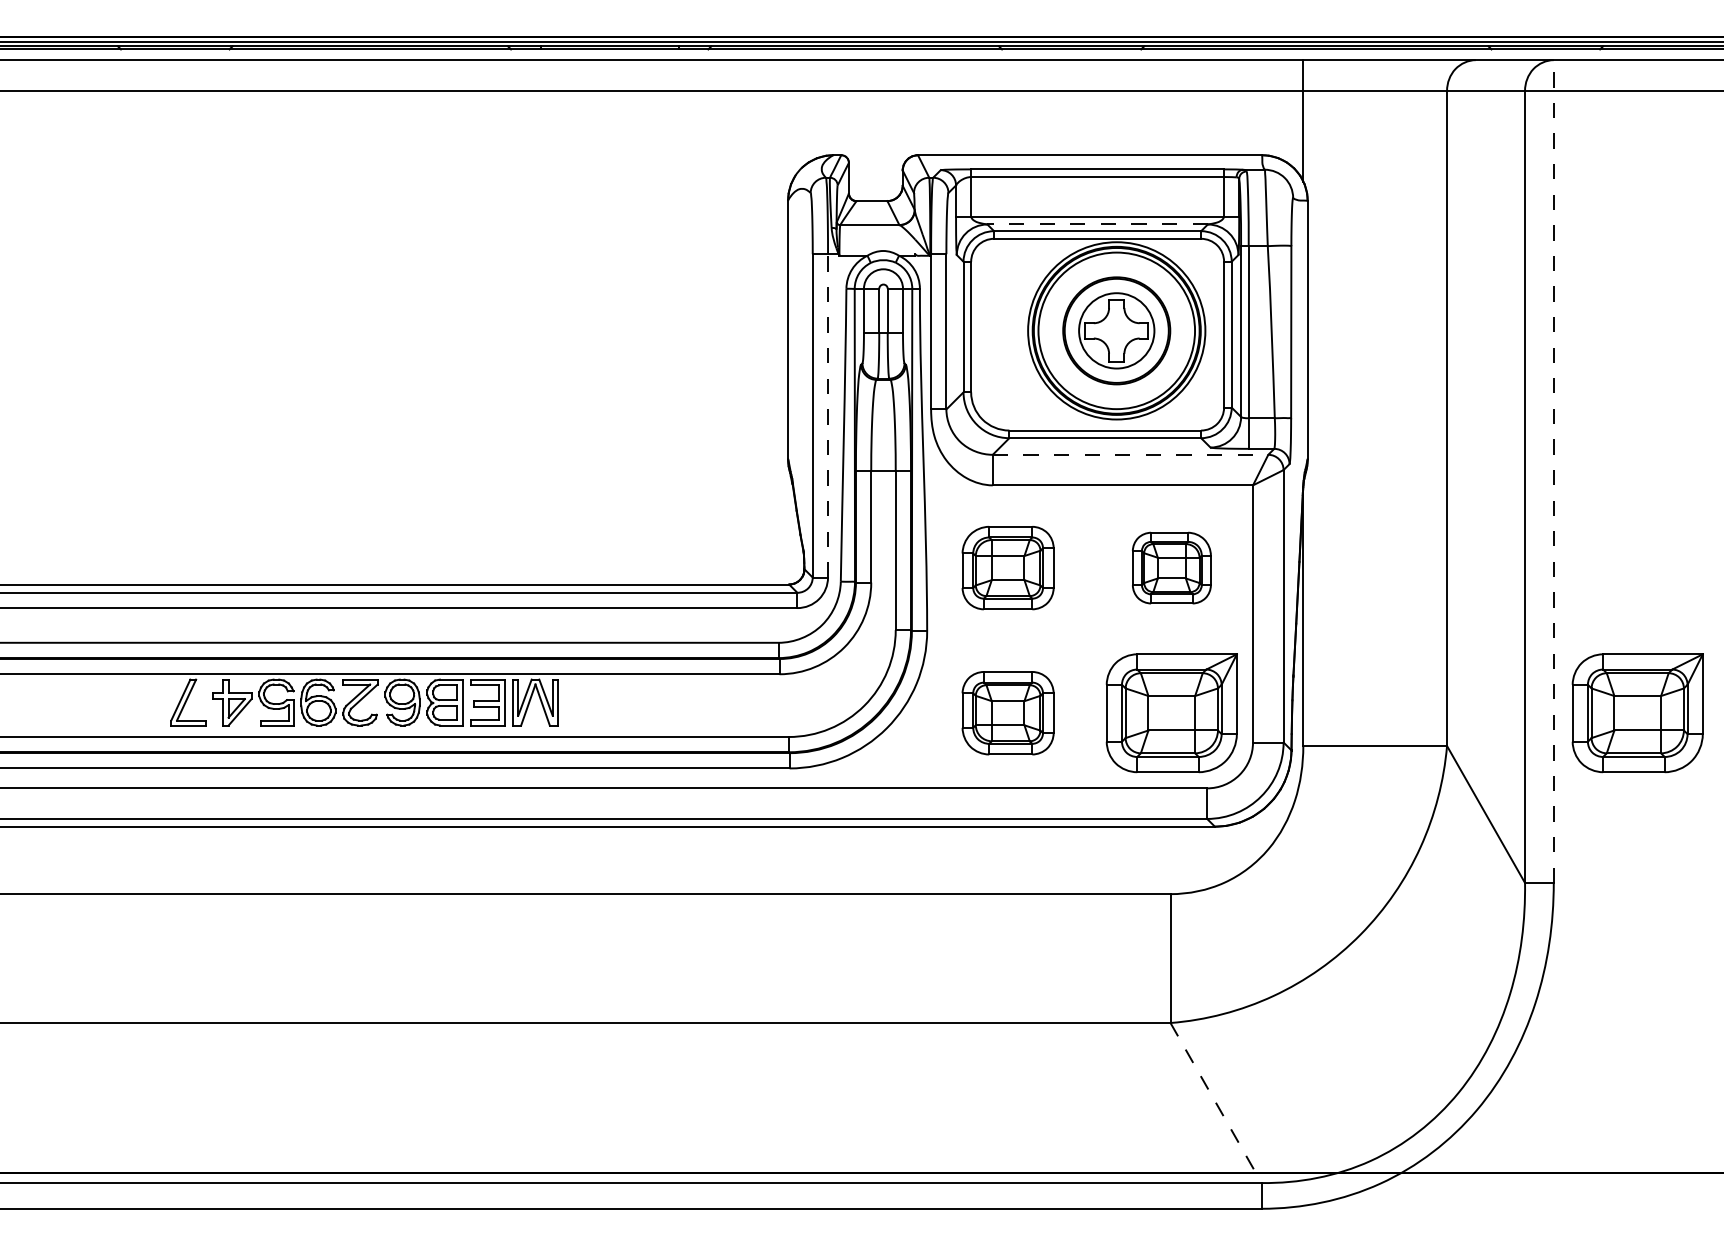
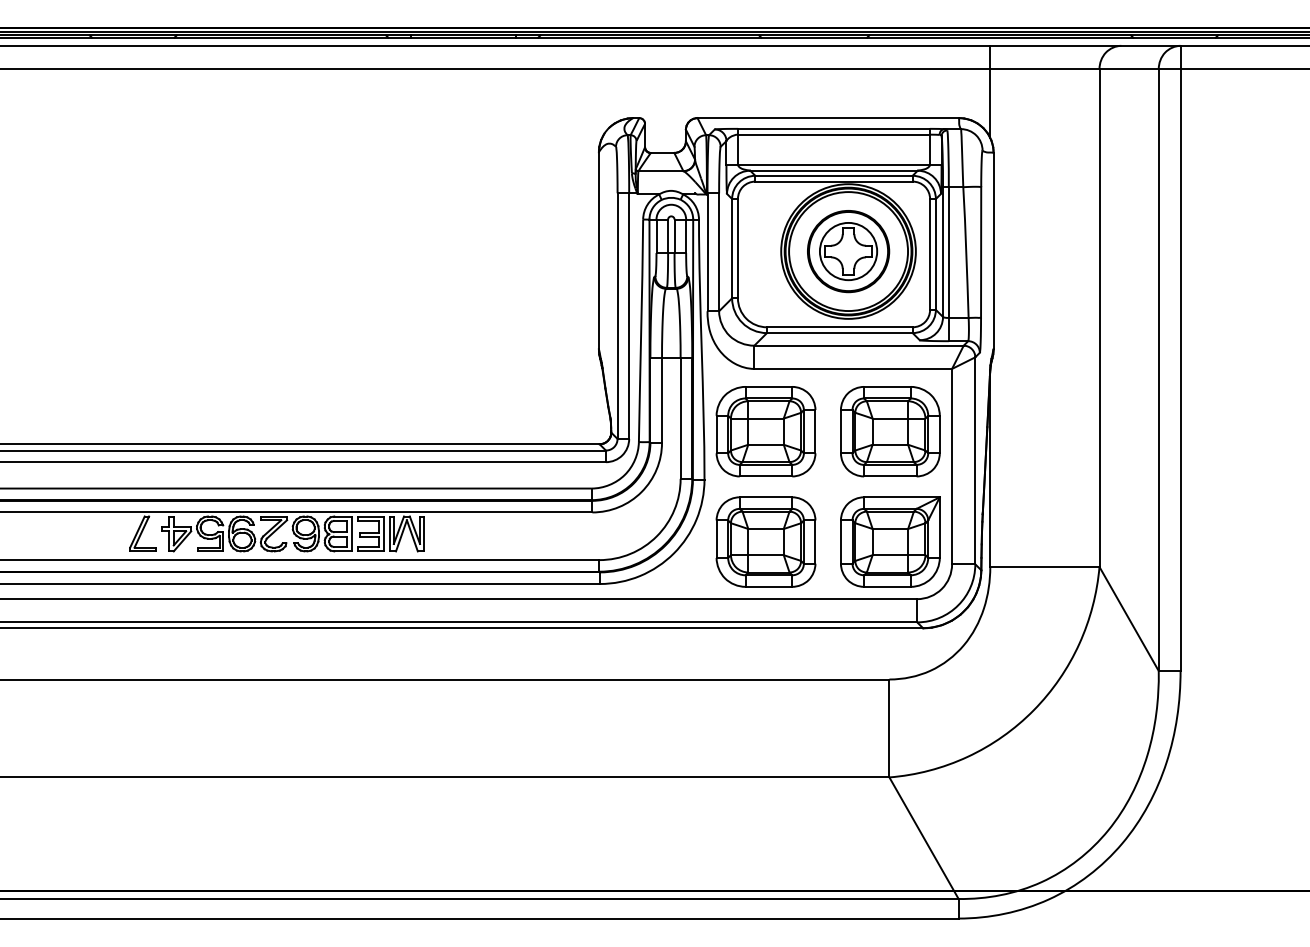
line: (1098, 224) -> (834, 170), dashed -> solid
line: (828, 416) -> (629, 316), dashed -> solid
line: (1131, 454) -> (859, 345), dashed -> solid
line: (1553, 471) -> (1180, 358), dashed -> solid
part: (1007, 567) -> (765, 431), size x1.43
part: (1171, 567) -> (890, 431), size x1.67
part: (1007, 712) -> (765, 541), size x1.43
part: (1637, 712) -> (1244, 541), removed
line: (1216, 1103) -> (924, 838), dashed -> solid

